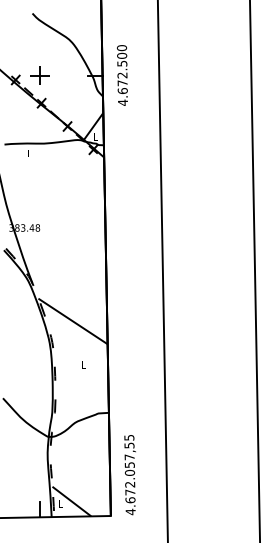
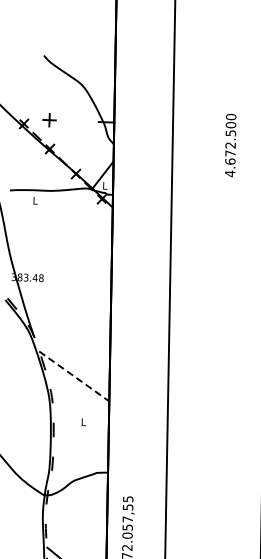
part: (39, 75) -> (48, 120), size x0.7
text: (122, 75) -> (230, 145), moved
line: (72, 321) -> (73, 376), solid -> dashed

